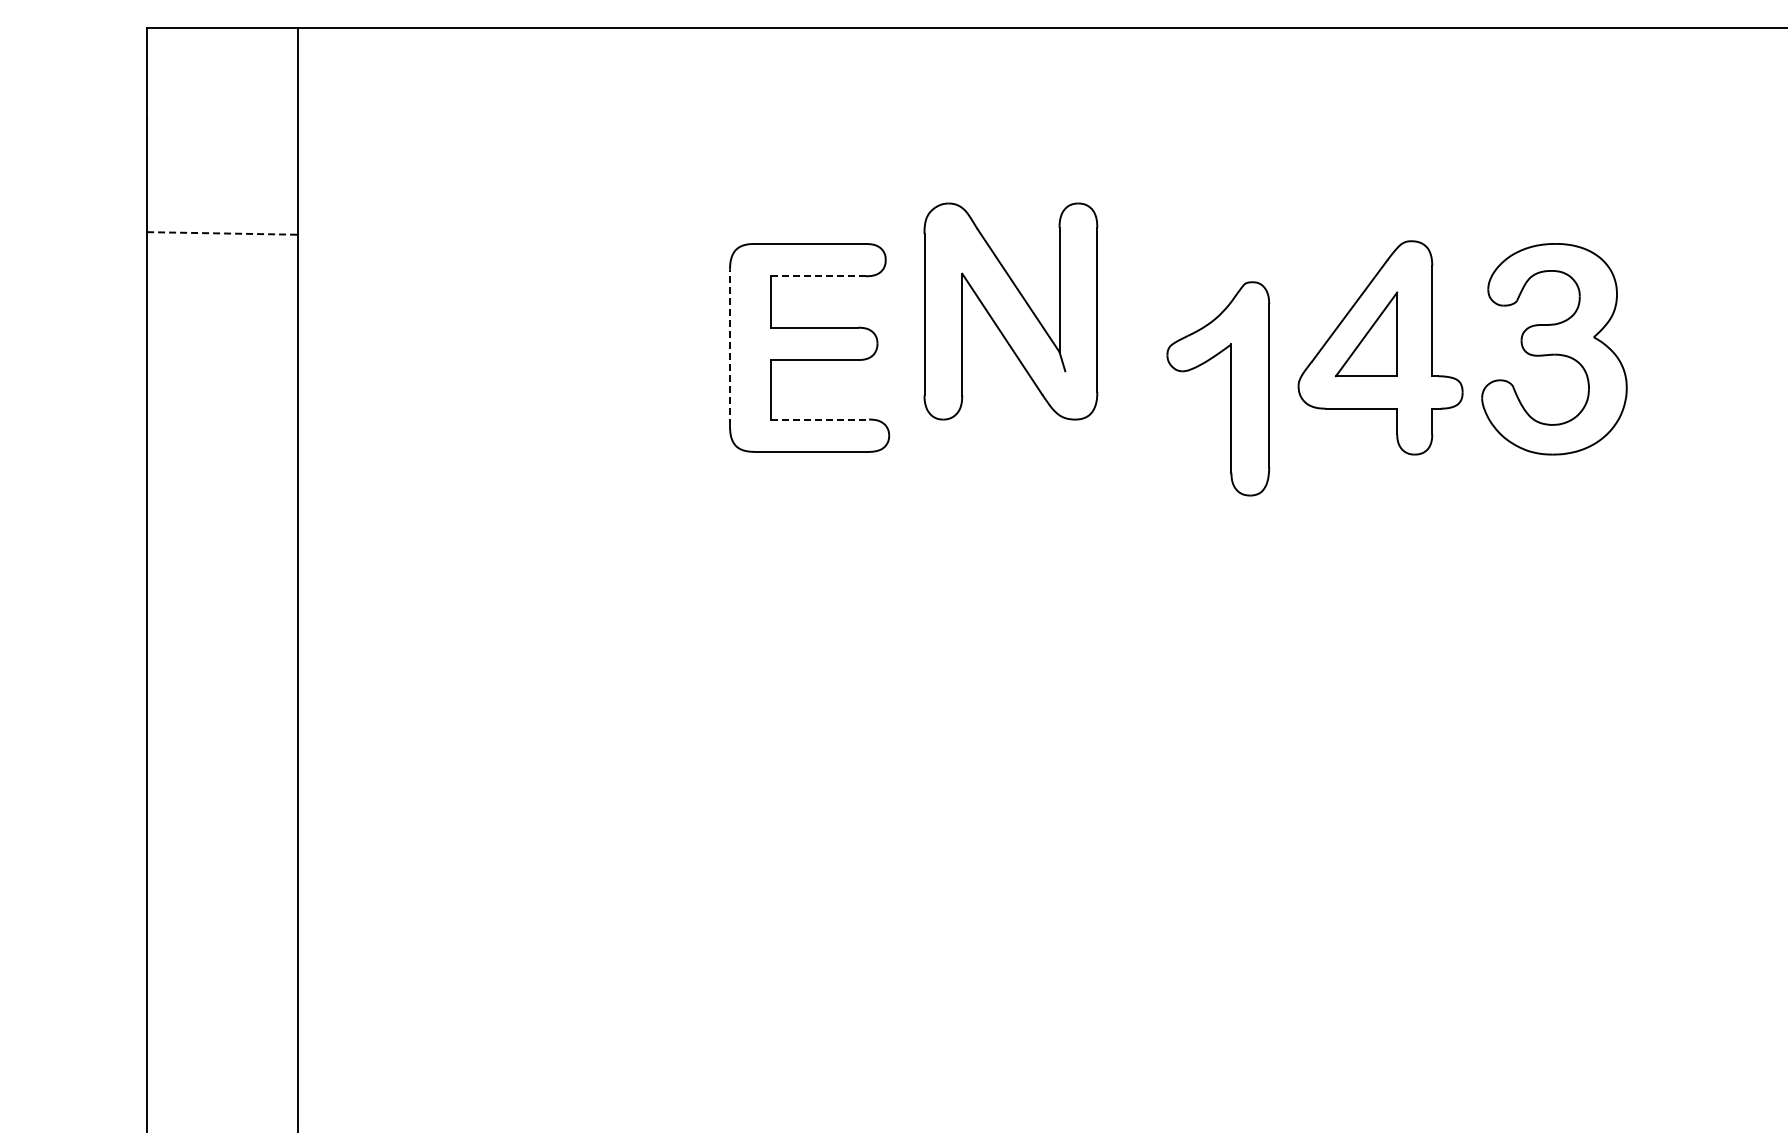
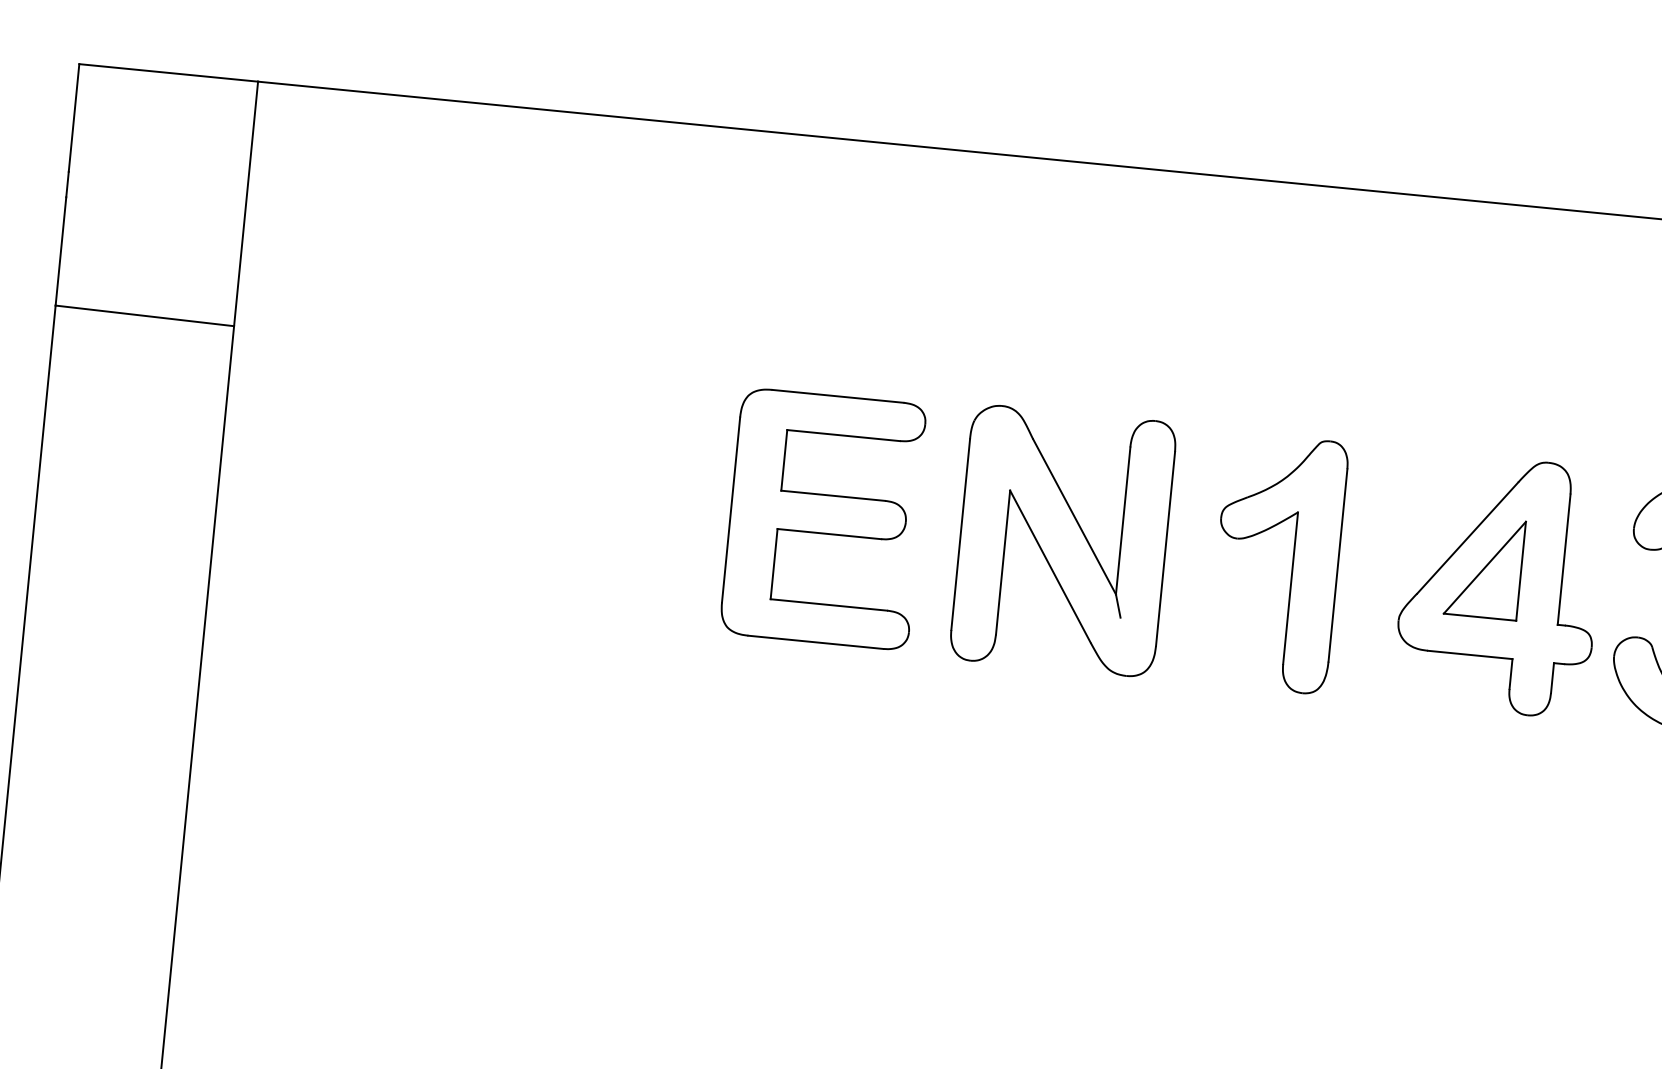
line: (222, 233) -> (144, 315), dashed -> solid
line: (818, 276) -> (843, 435), dashed -> solid
part: (1010, 311) -> (1062, 540), moved
line: (730, 347) -> (731, 509), dashed -> solid
part: (1230, 388) -> (1291, 564), moved
line: (820, 419) -> (829, 605), dashed -> solid

